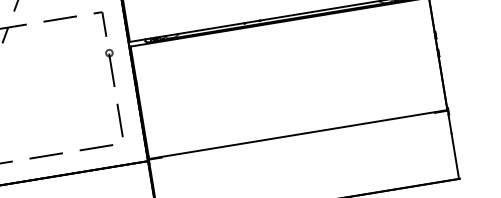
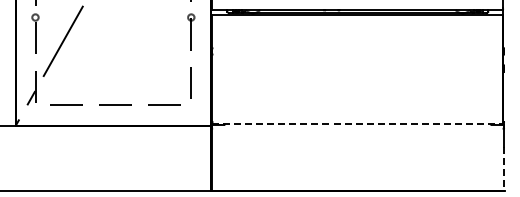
line: (298, 134) -> (358, 124), solid -> dashed
line: (455, 156) -> (503, 169), solid -> dashed

